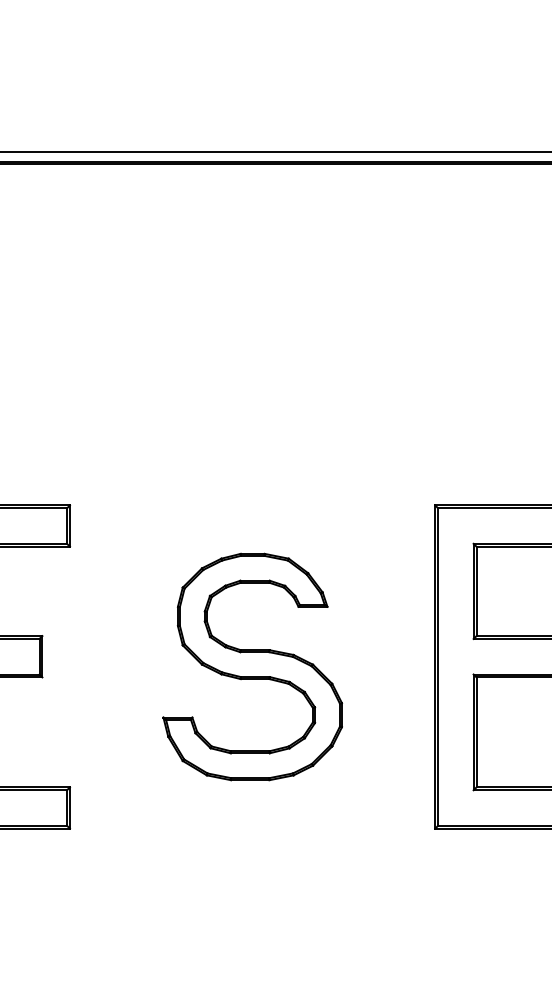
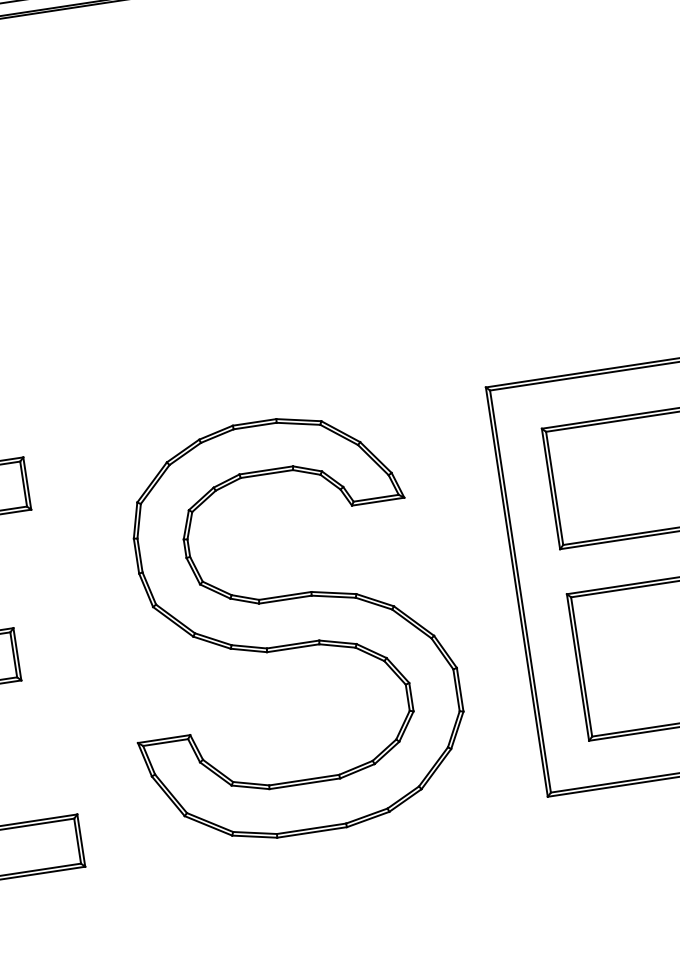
part: (252, 666) -> (285, 626), size x1.43

